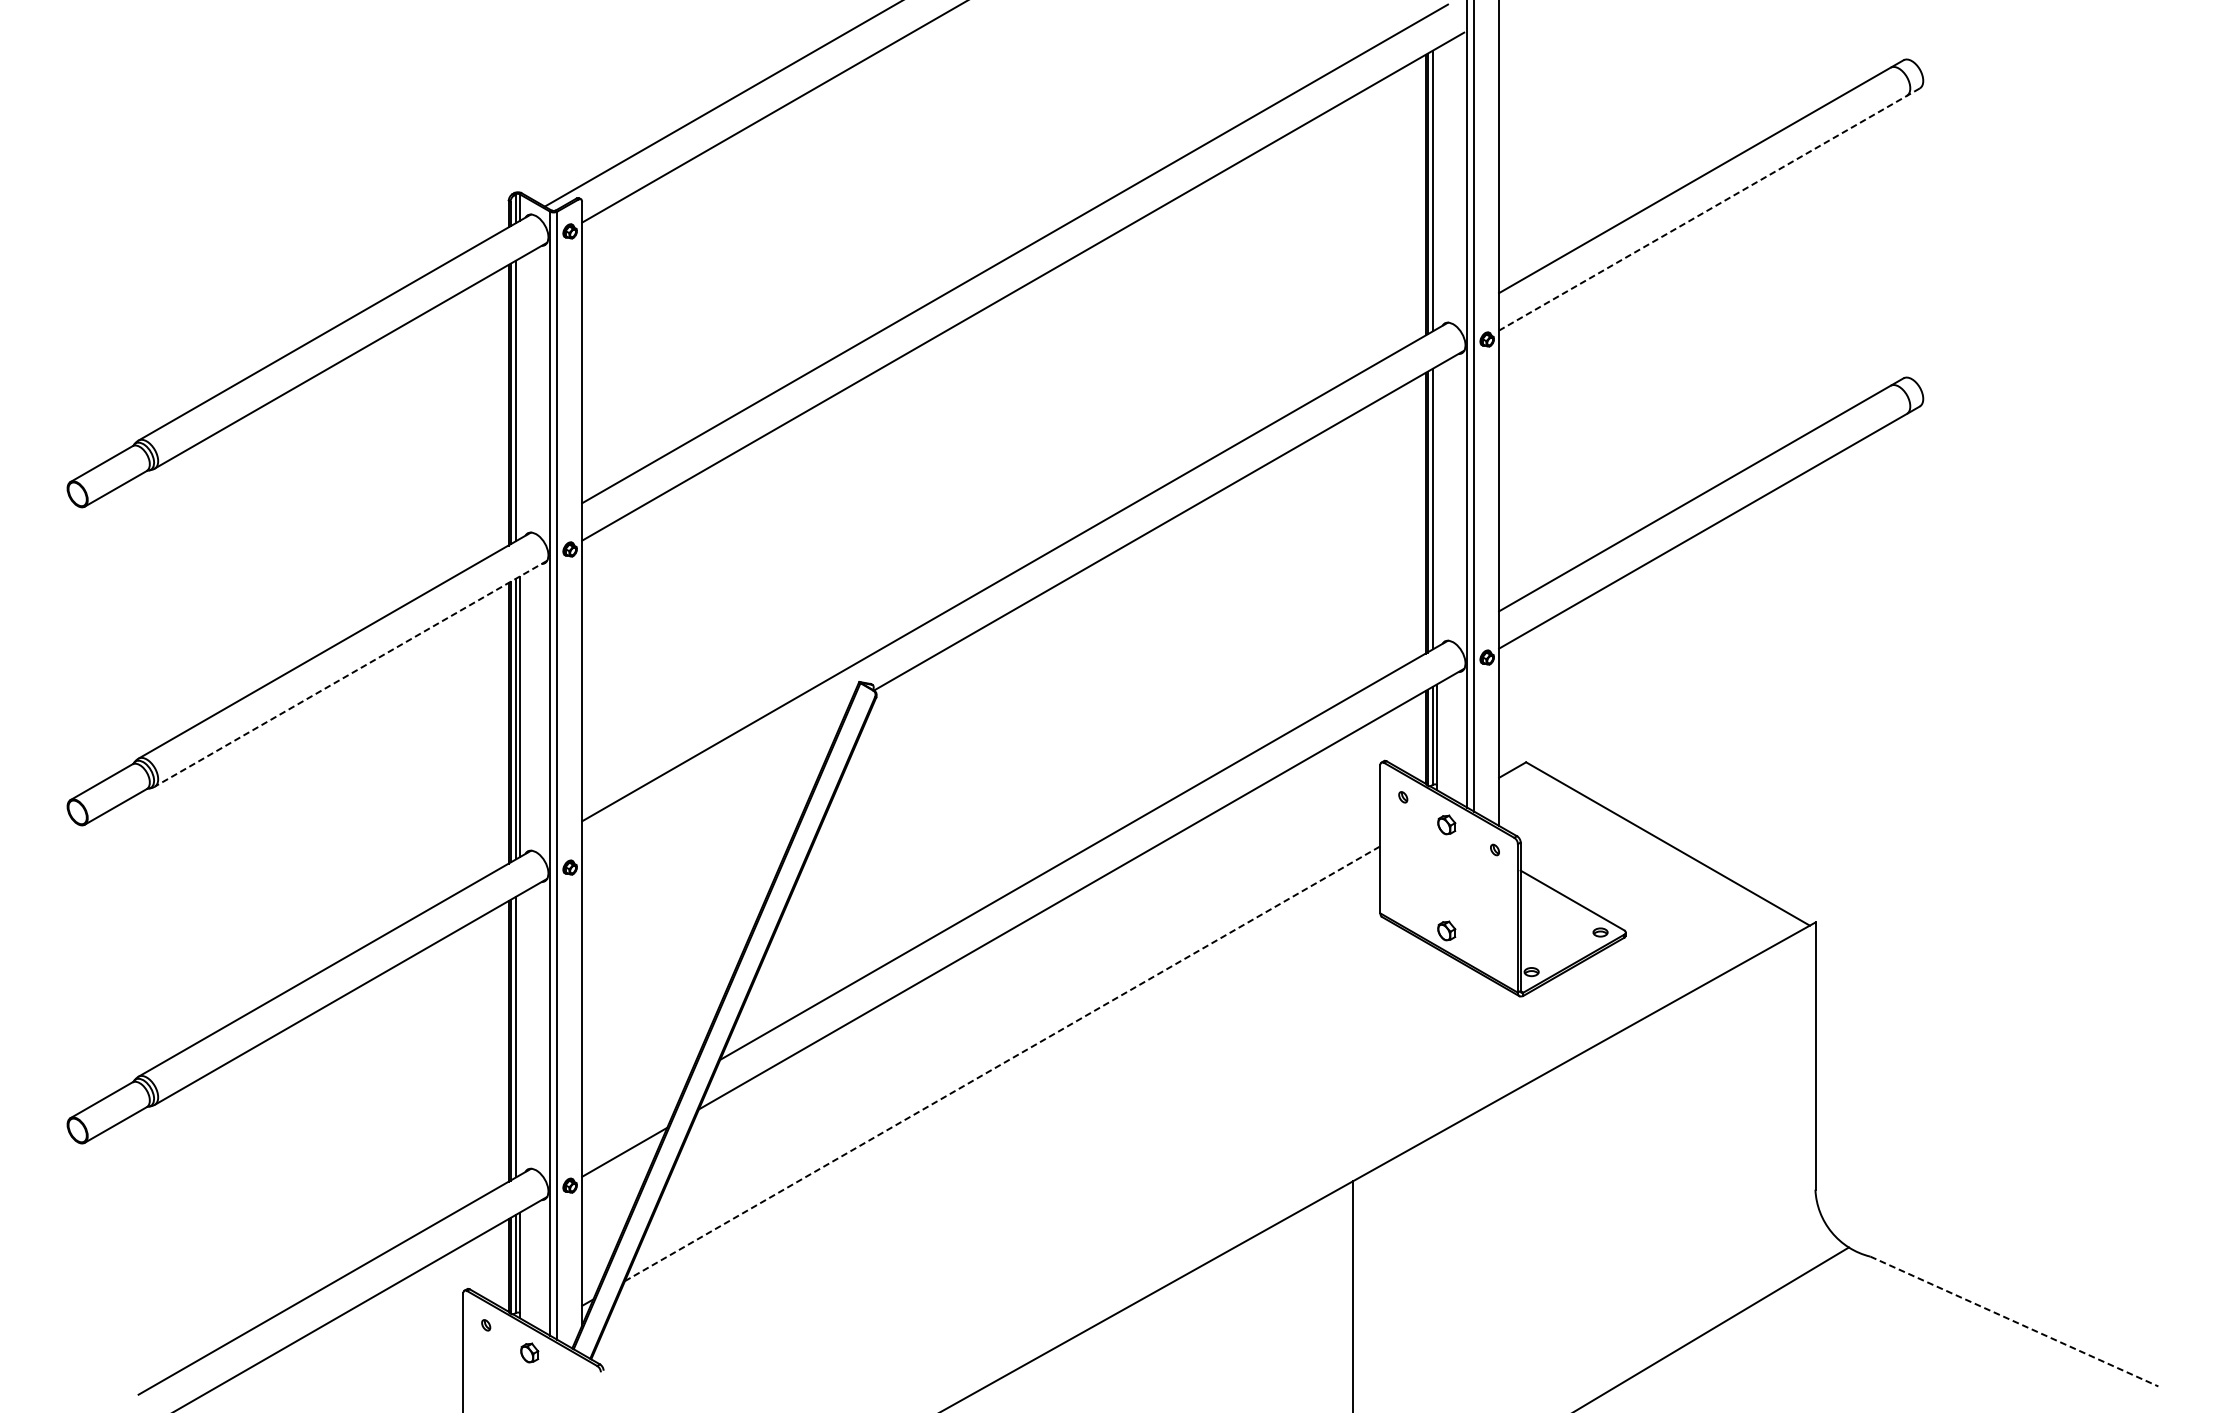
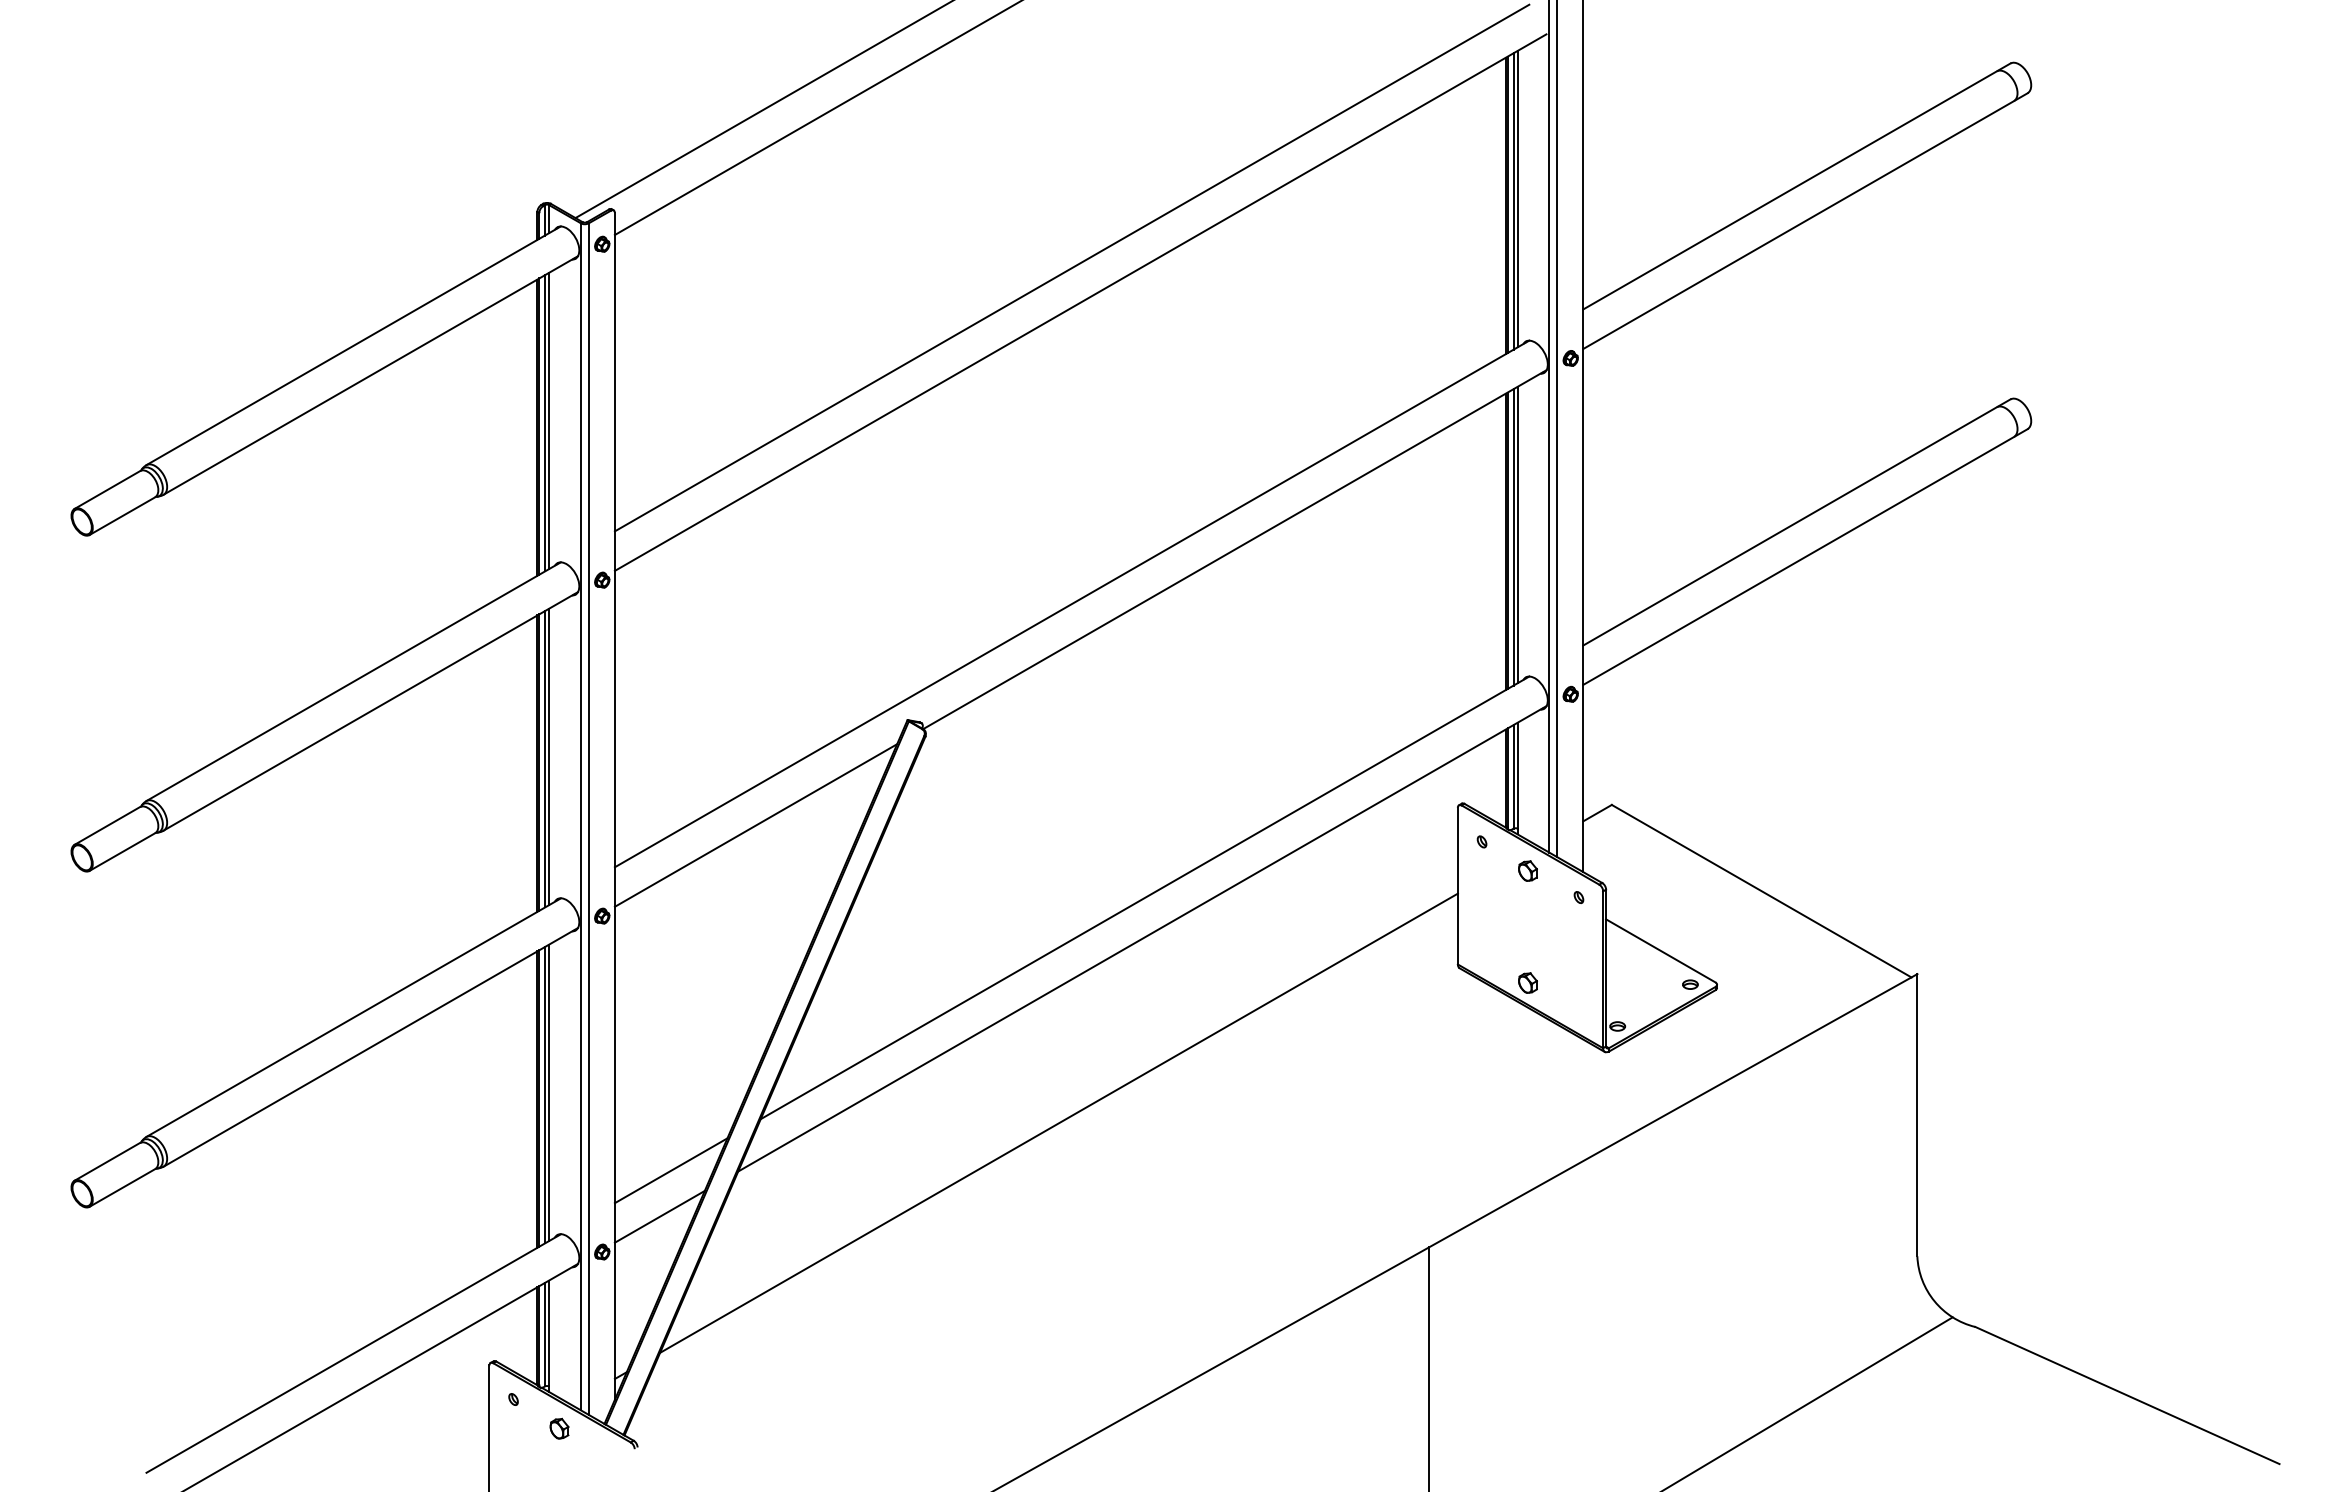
line: (1436, 189) -> (1517, 199), added
line: (1709, 209) -> (1805, 221), dashed -> solid
line: (520, 398) -> (549, 420), added
line: (1436, 507) -> (1517, 535), added
line: (350, 673) -> (370, 711), dashed -> solid
line: (715, 781) -> (755, 825), added
line: (520, 1034) -> (549, 1092), added
line: (1003, 1063) -> (1059, 1123), dashed -> solid
line: (634, 1108) -> (670, 1170), added
line: (2014, 1321) -> (2127, 1395), dashed -> solid

